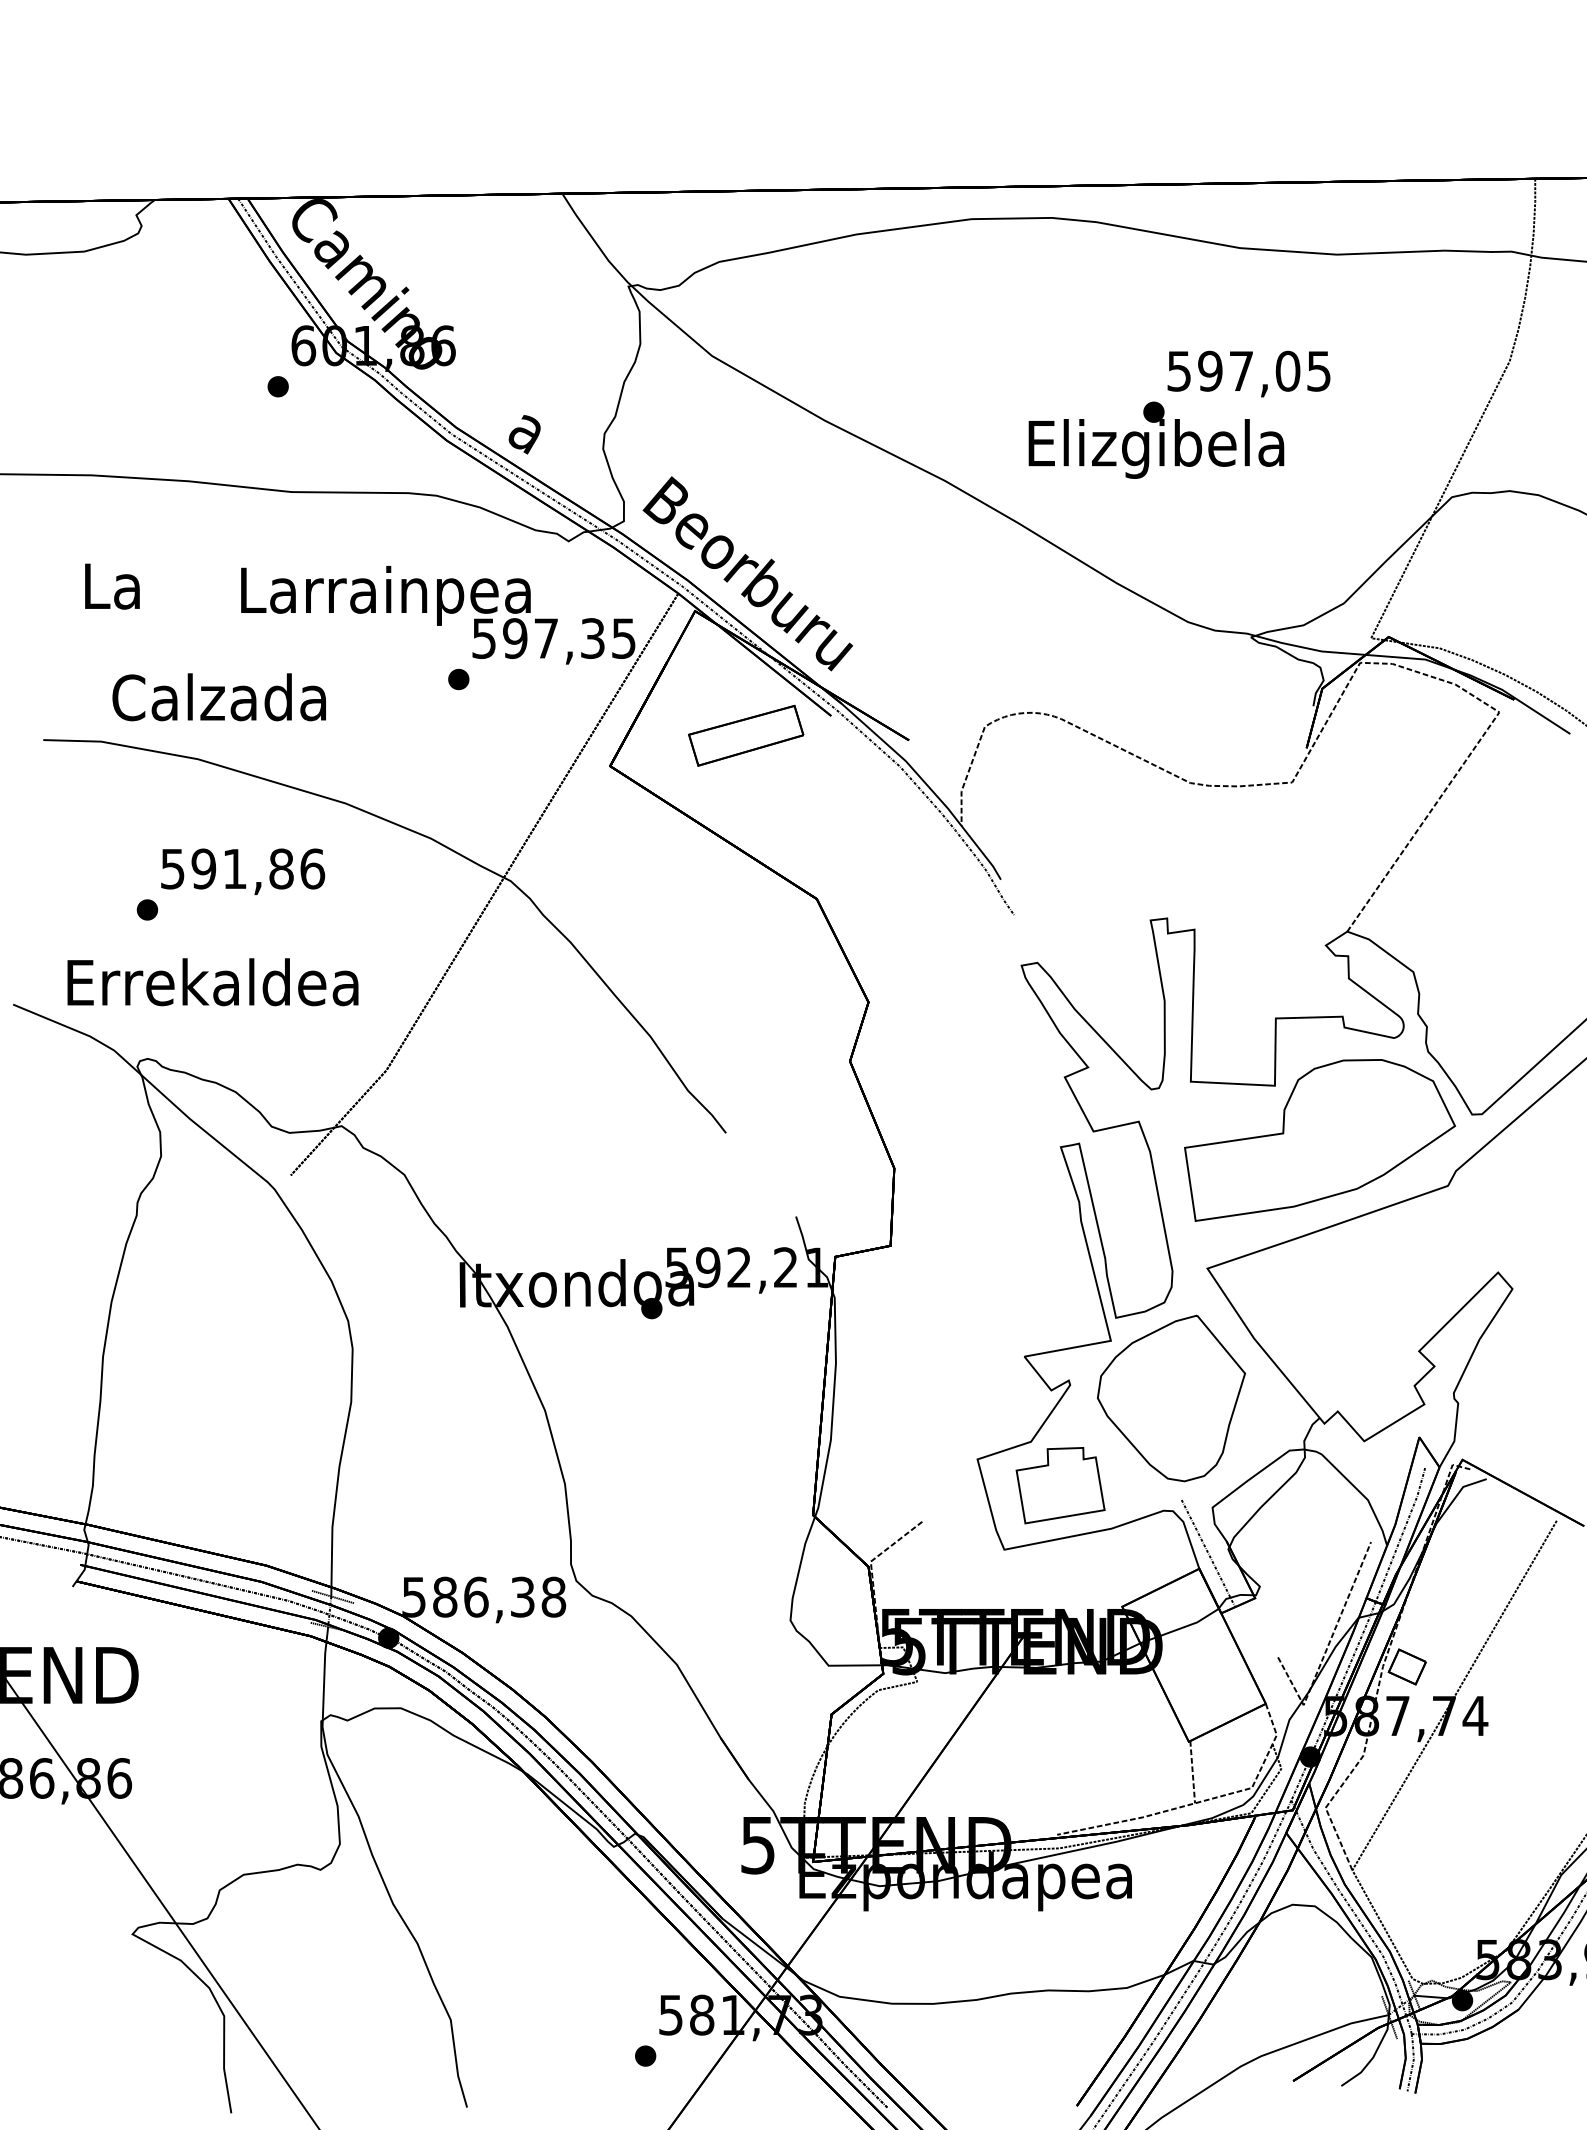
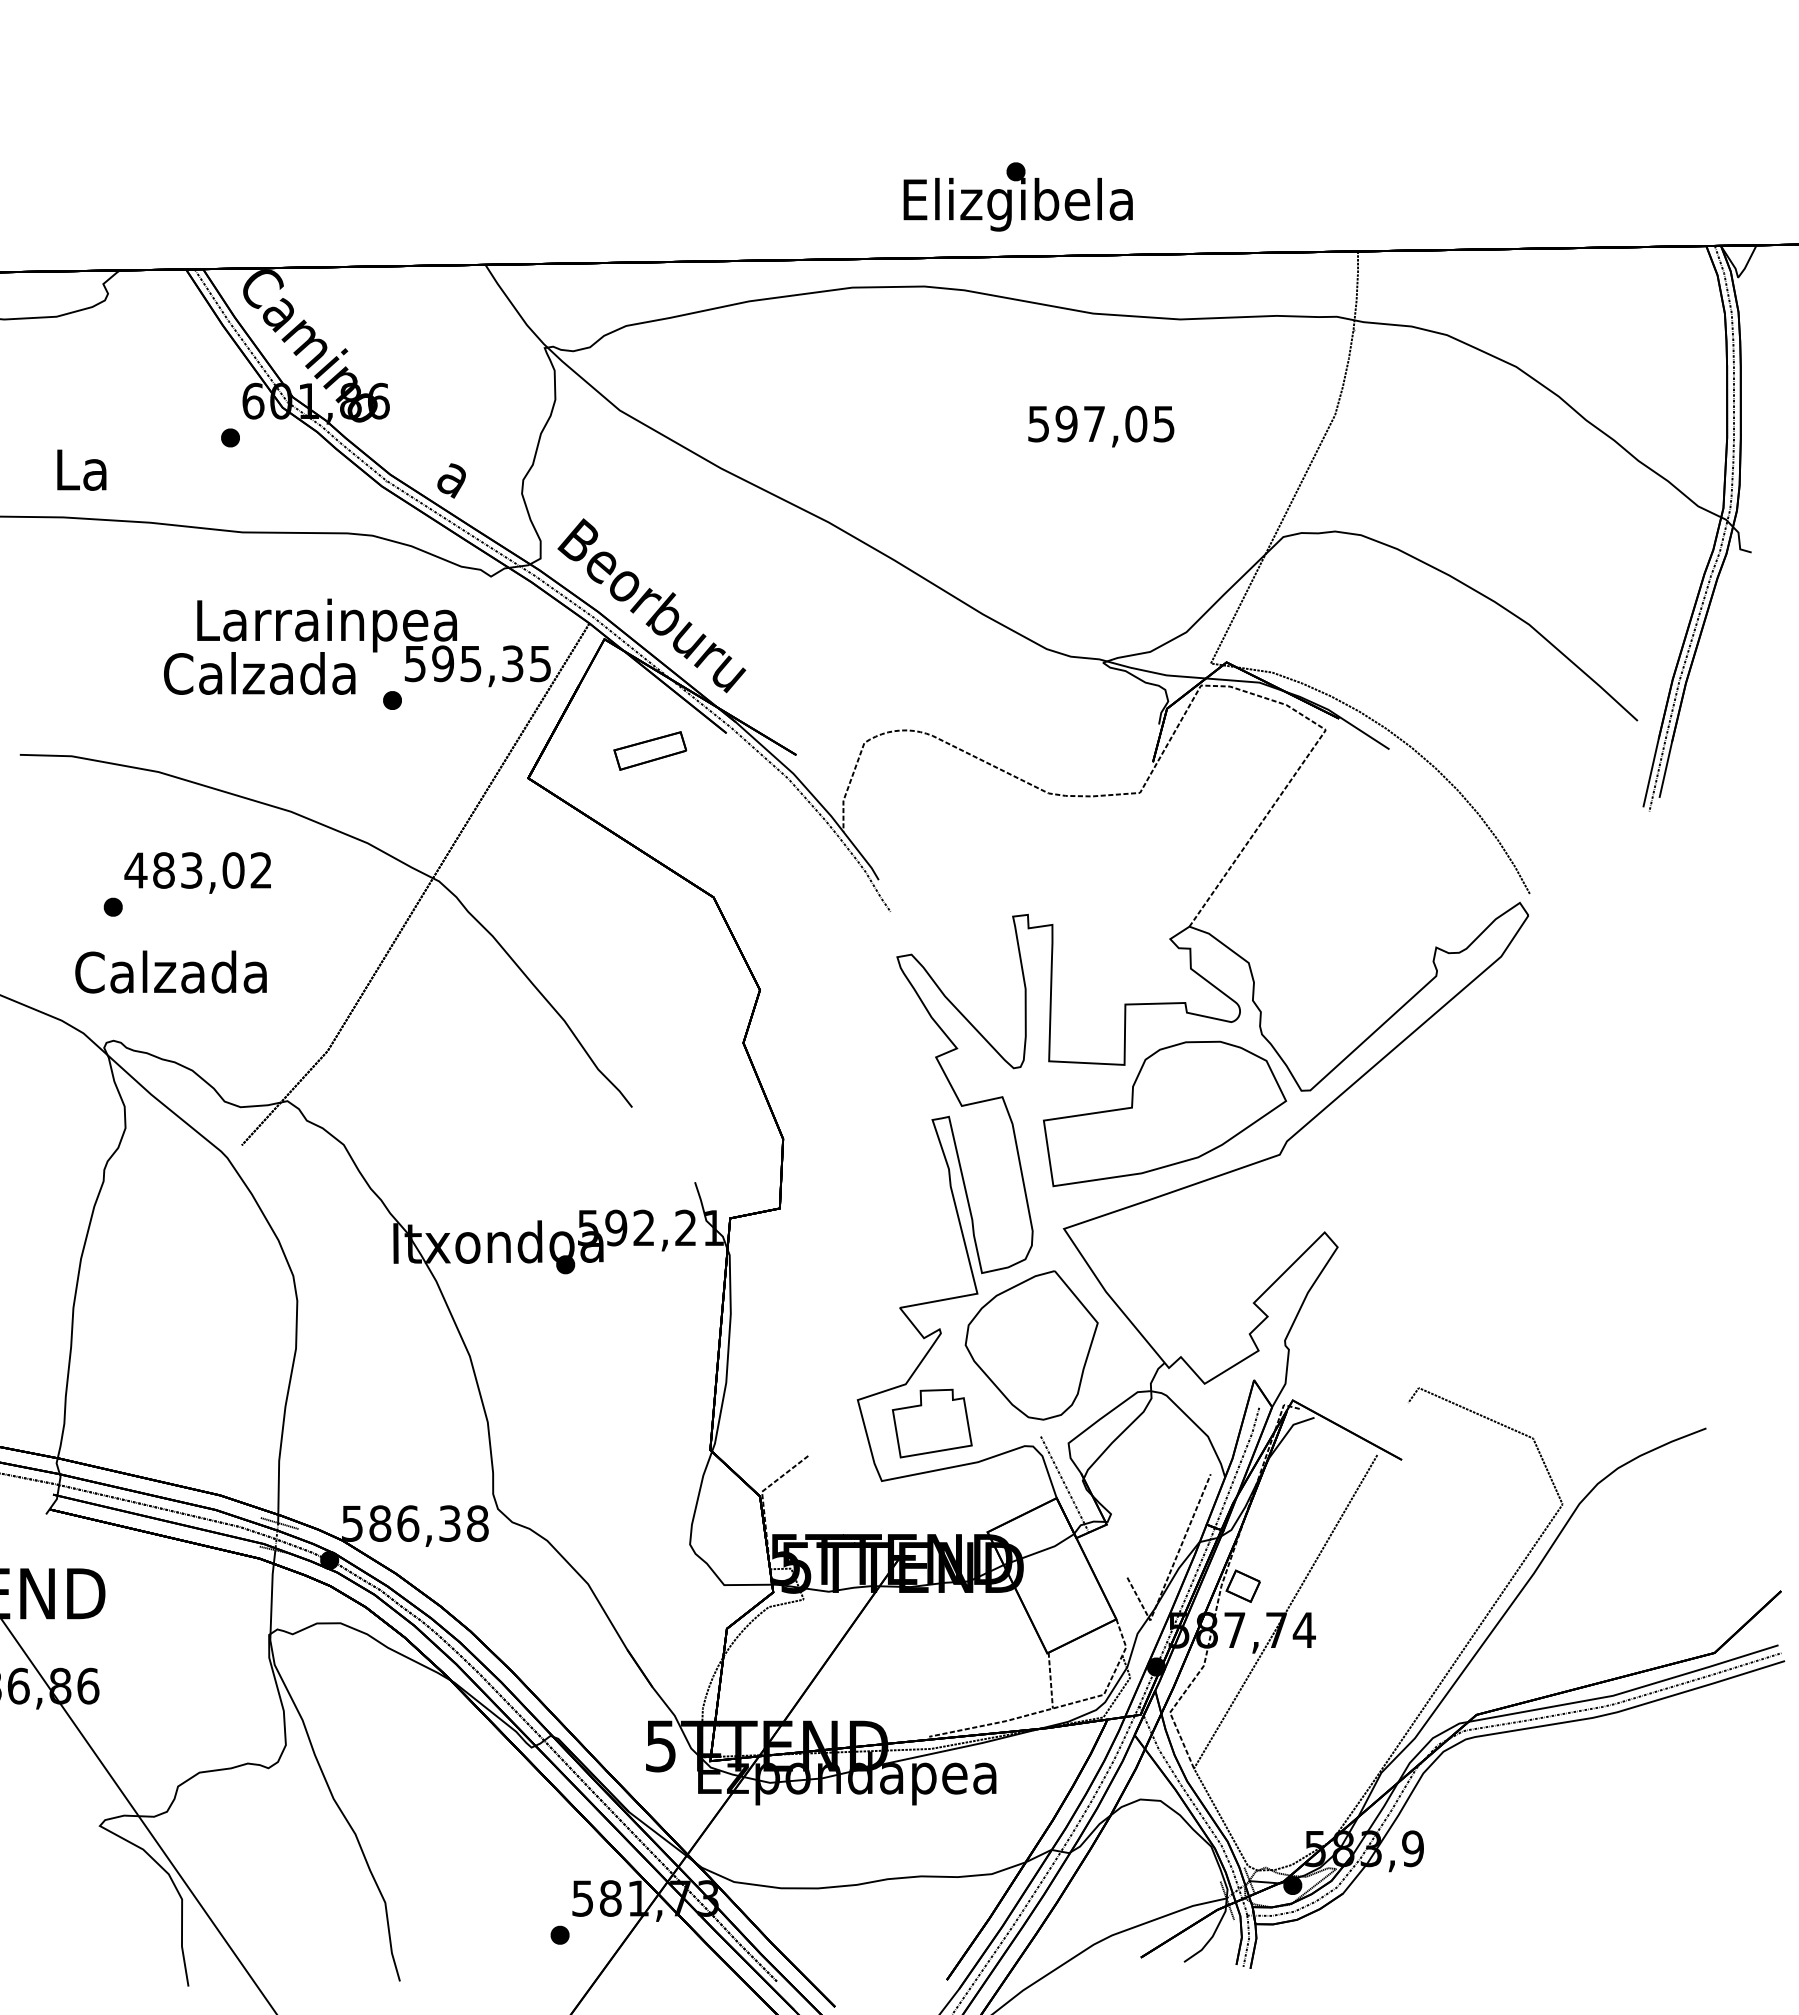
text: (1155, 439) -> (1017, 196), moved
text: (112, 585) -> (81, 469), moved
text: (545, 639) -> (470, 664), 597,35 -> 595,35
text: (219, 697) -> (259, 673), moved
part: (746, 735) -> (650, 750), size x0.7
text: (242, 869) -> (198, 870), 591,86 -> 483,02
text: (212, 981) -> (171, 971), Errekaldea -> Calzada

